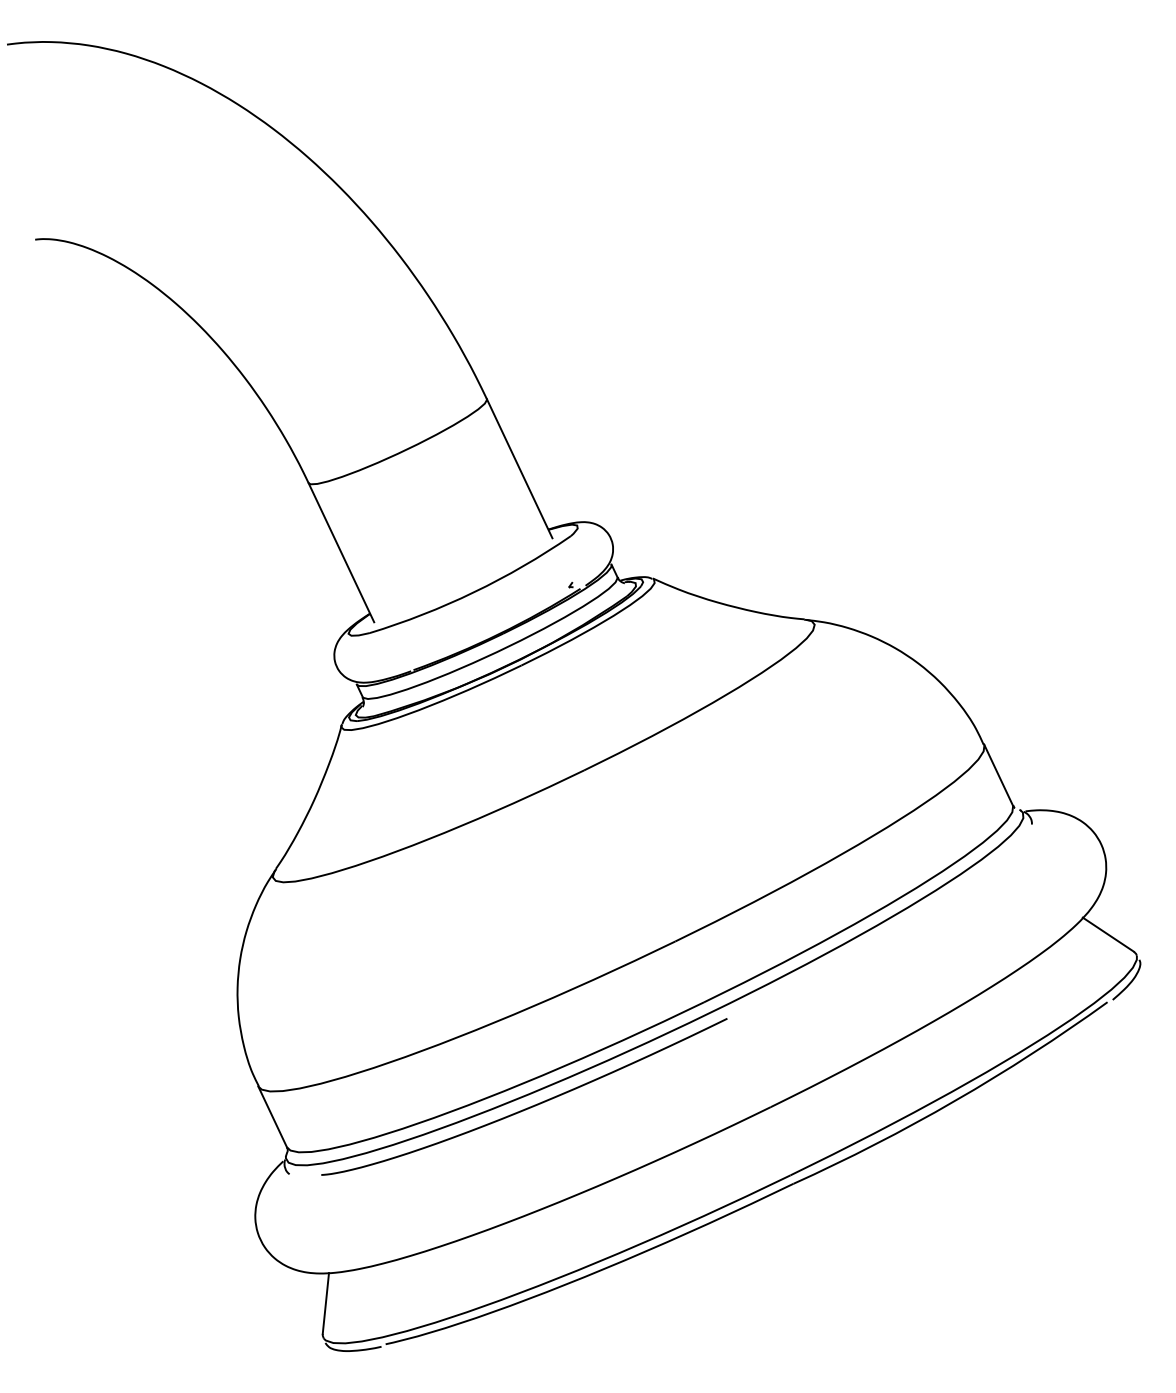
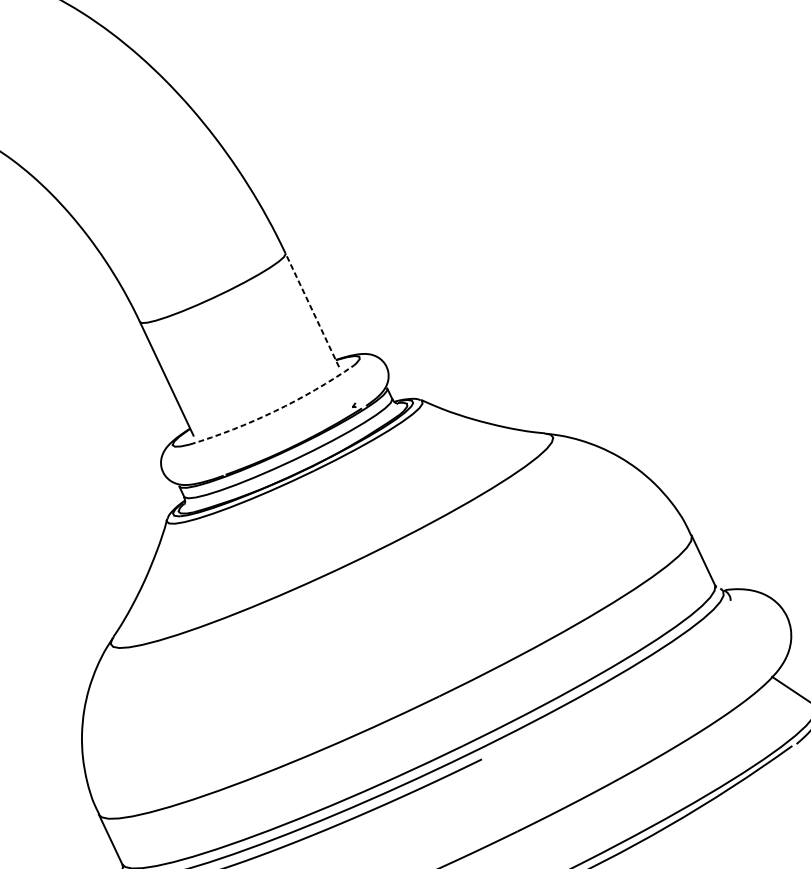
line: (519, 468) -> (312, 310), solid -> dashed
arc: (474, 592) -> (275, 411), solid -> dashed

